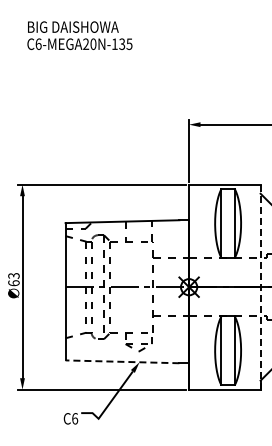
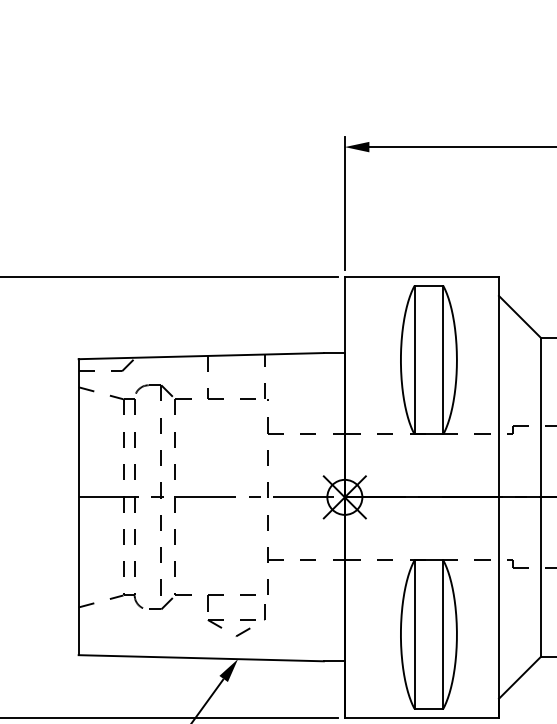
line: (260, 286) -> (498, 495), dashed -> solid
line: (122, 361) -> (201, 657), dashed -> solid

